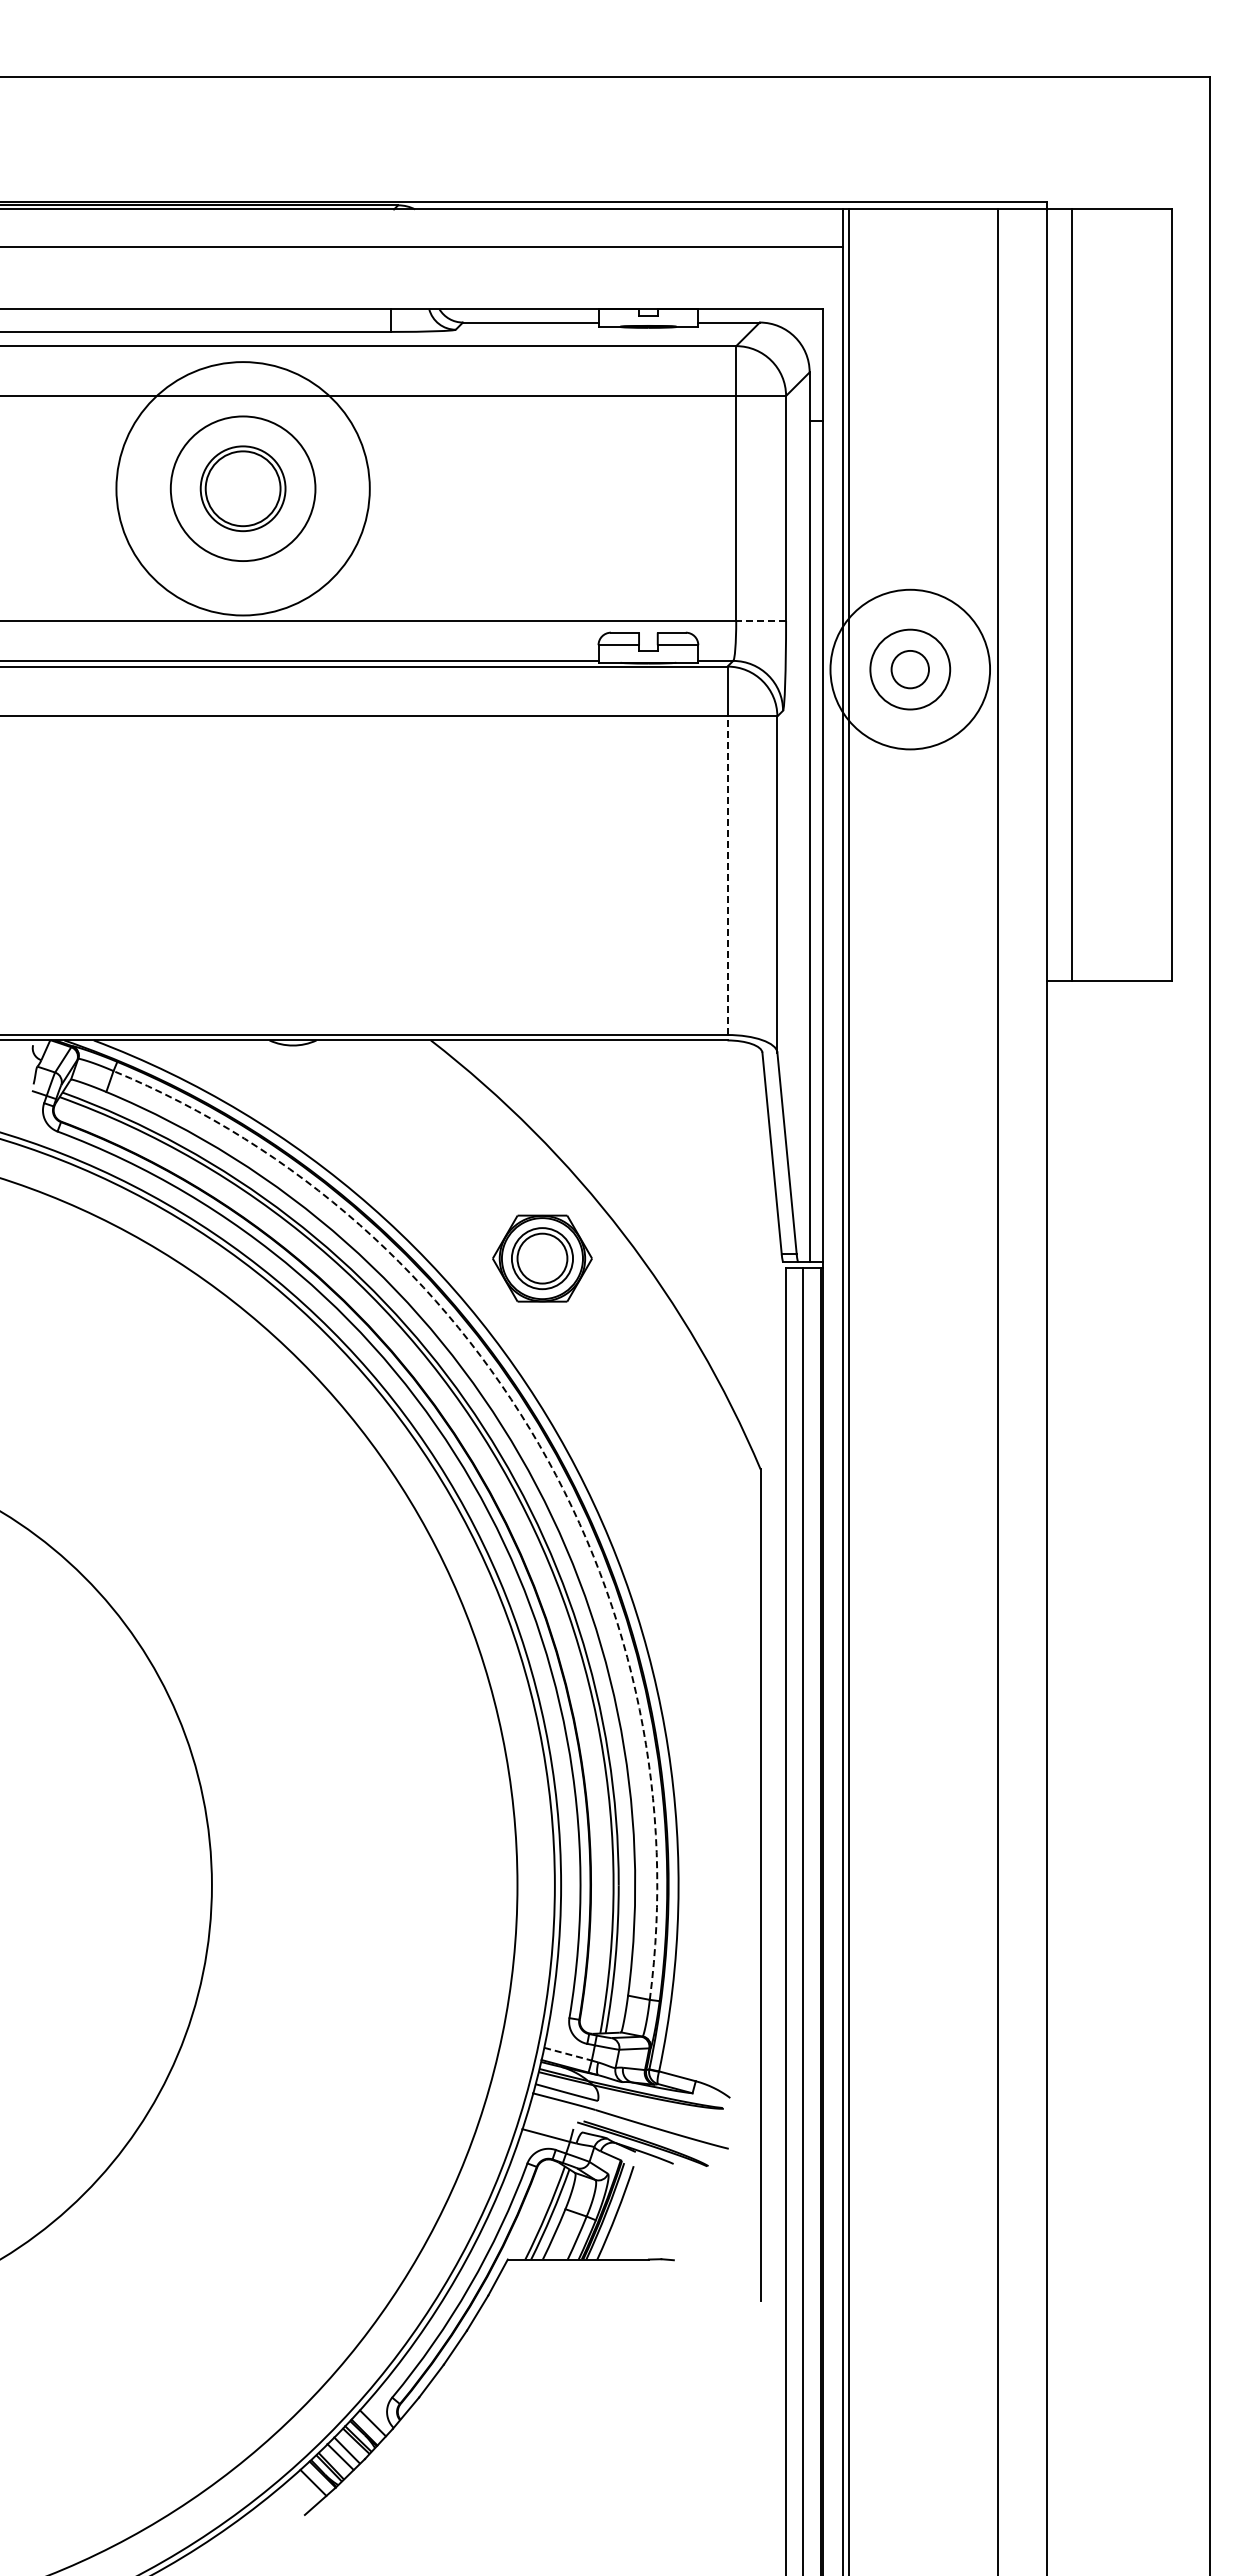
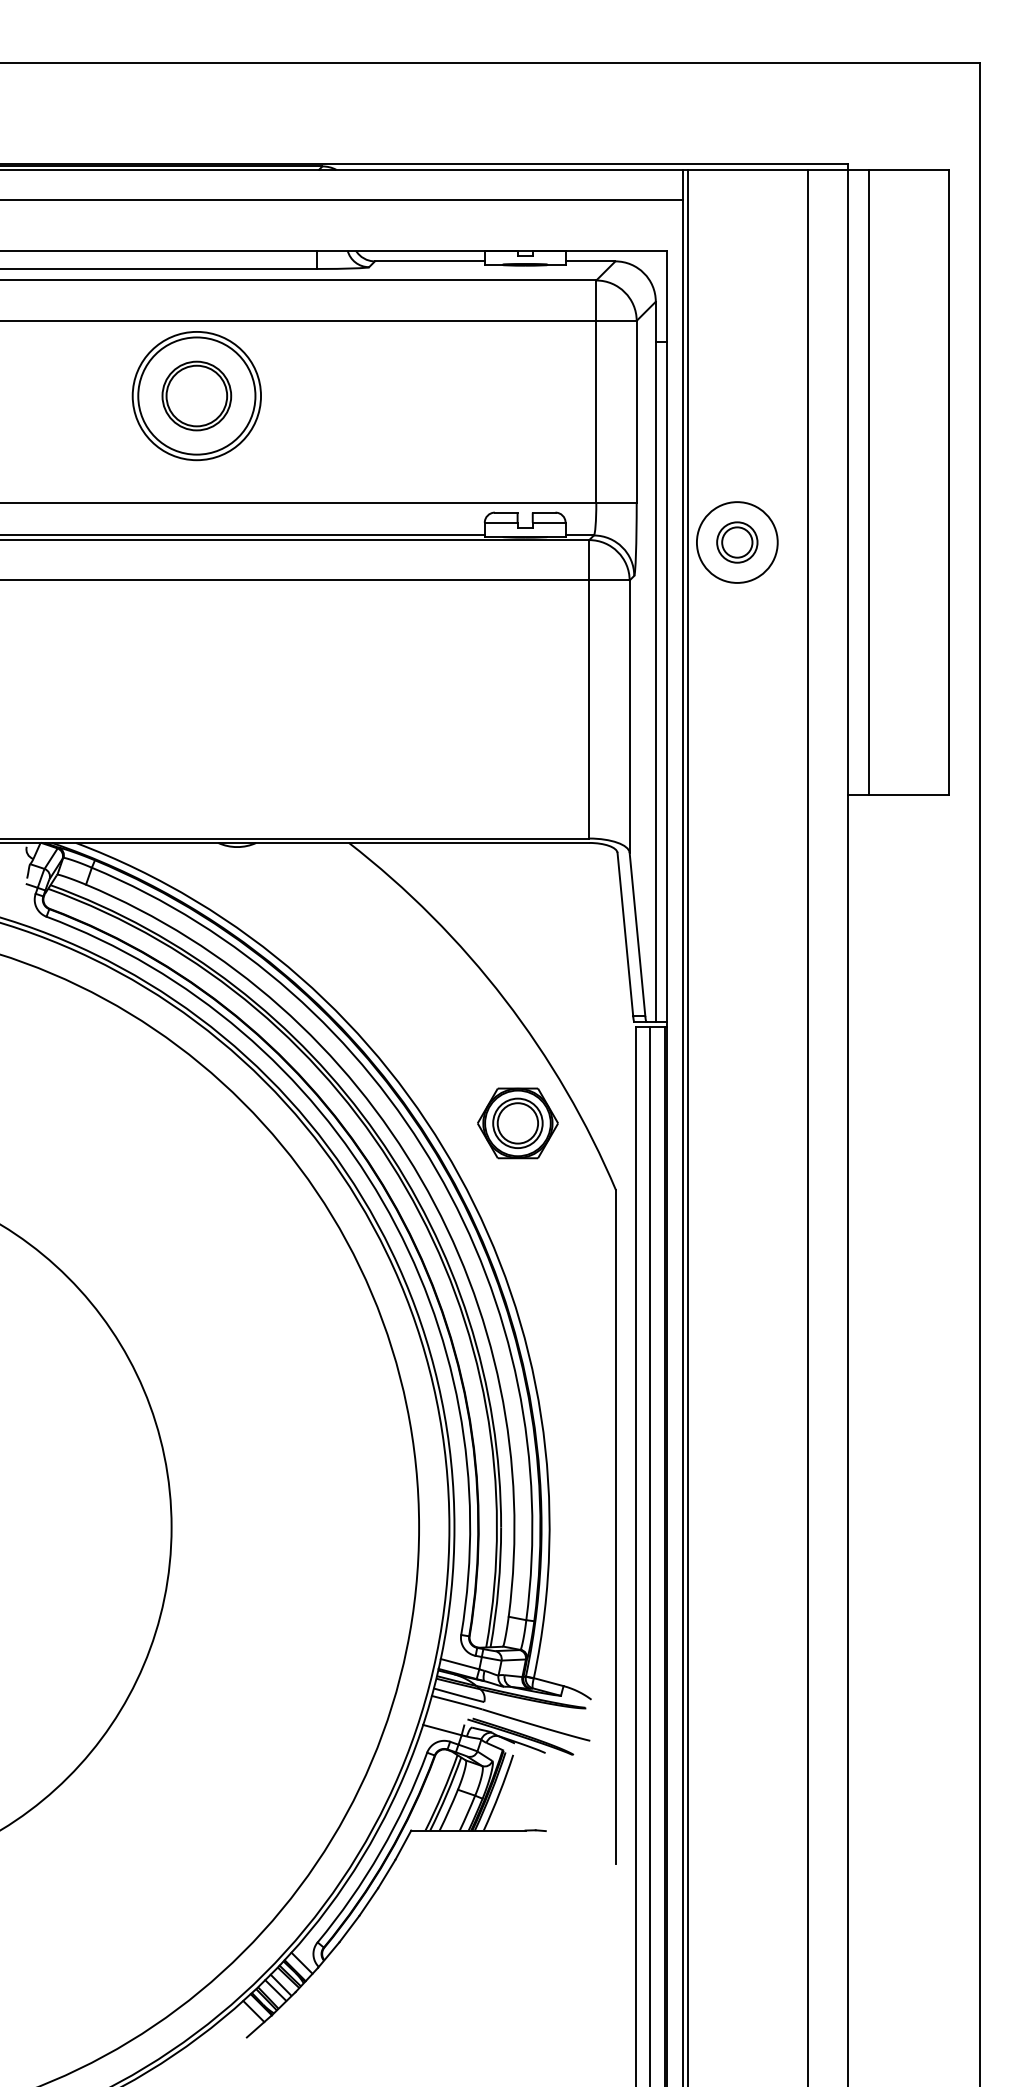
circle: (242, 488) -> (196, 395), size x0.62
line: (761, 621) -> (616, 503), dashed -> solid
circle: (910, 669) -> (737, 542), size x0.62
circle: (910, 669) -> (737, 542), size x0.62
line: (727, 875) -> (589, 709), dashed -> solid
part: (542, 1258) -> (517, 1123), moved
arc: (539, 1444) -> (436, 1170), dashed -> solid
line: (567, 2054) -> (459, 1664), dashed -> solid

